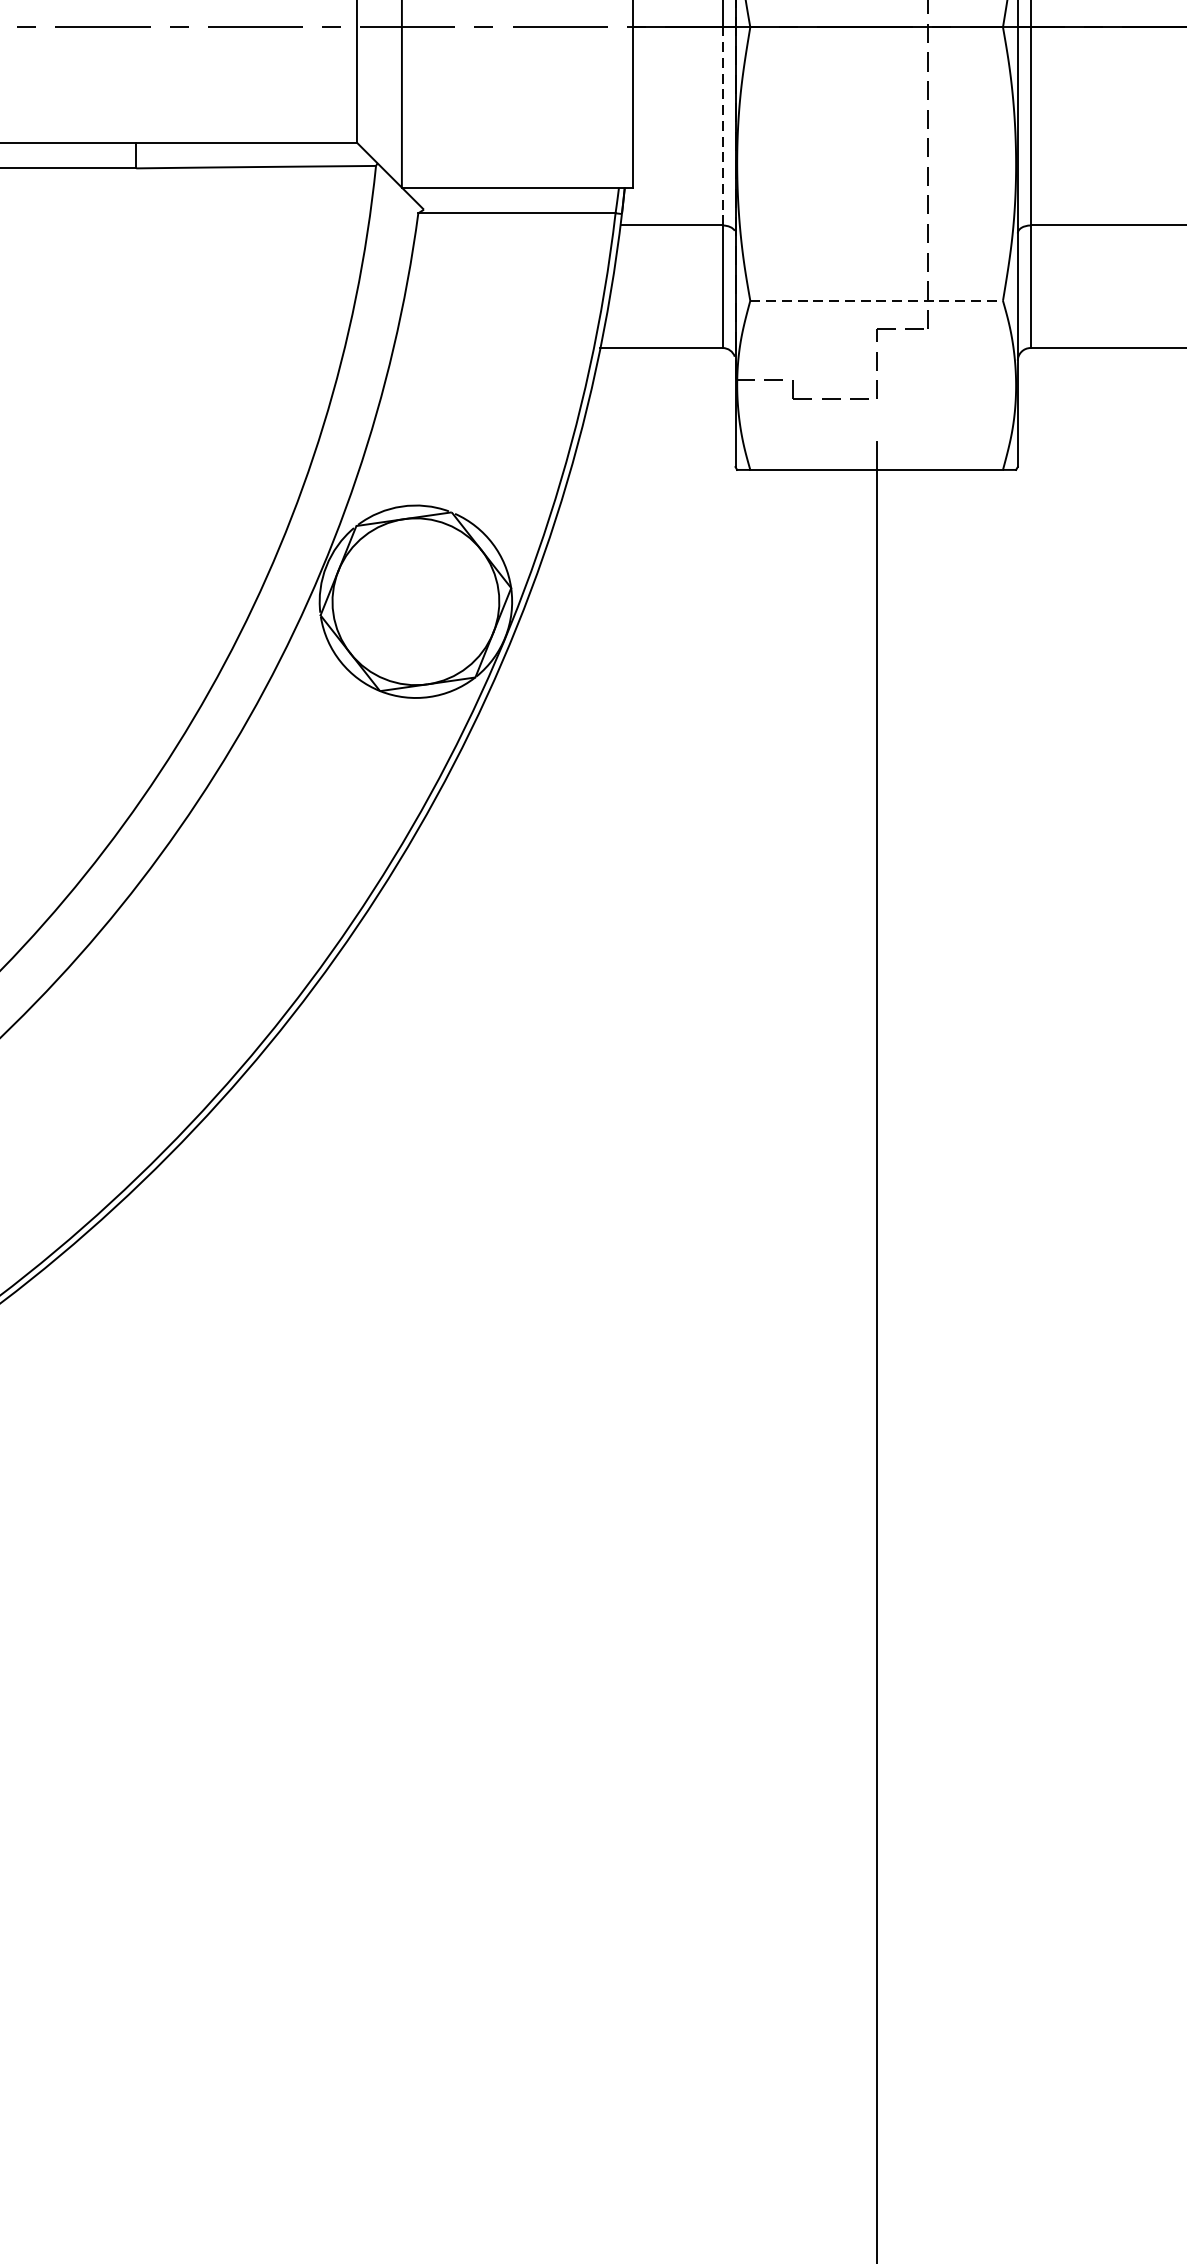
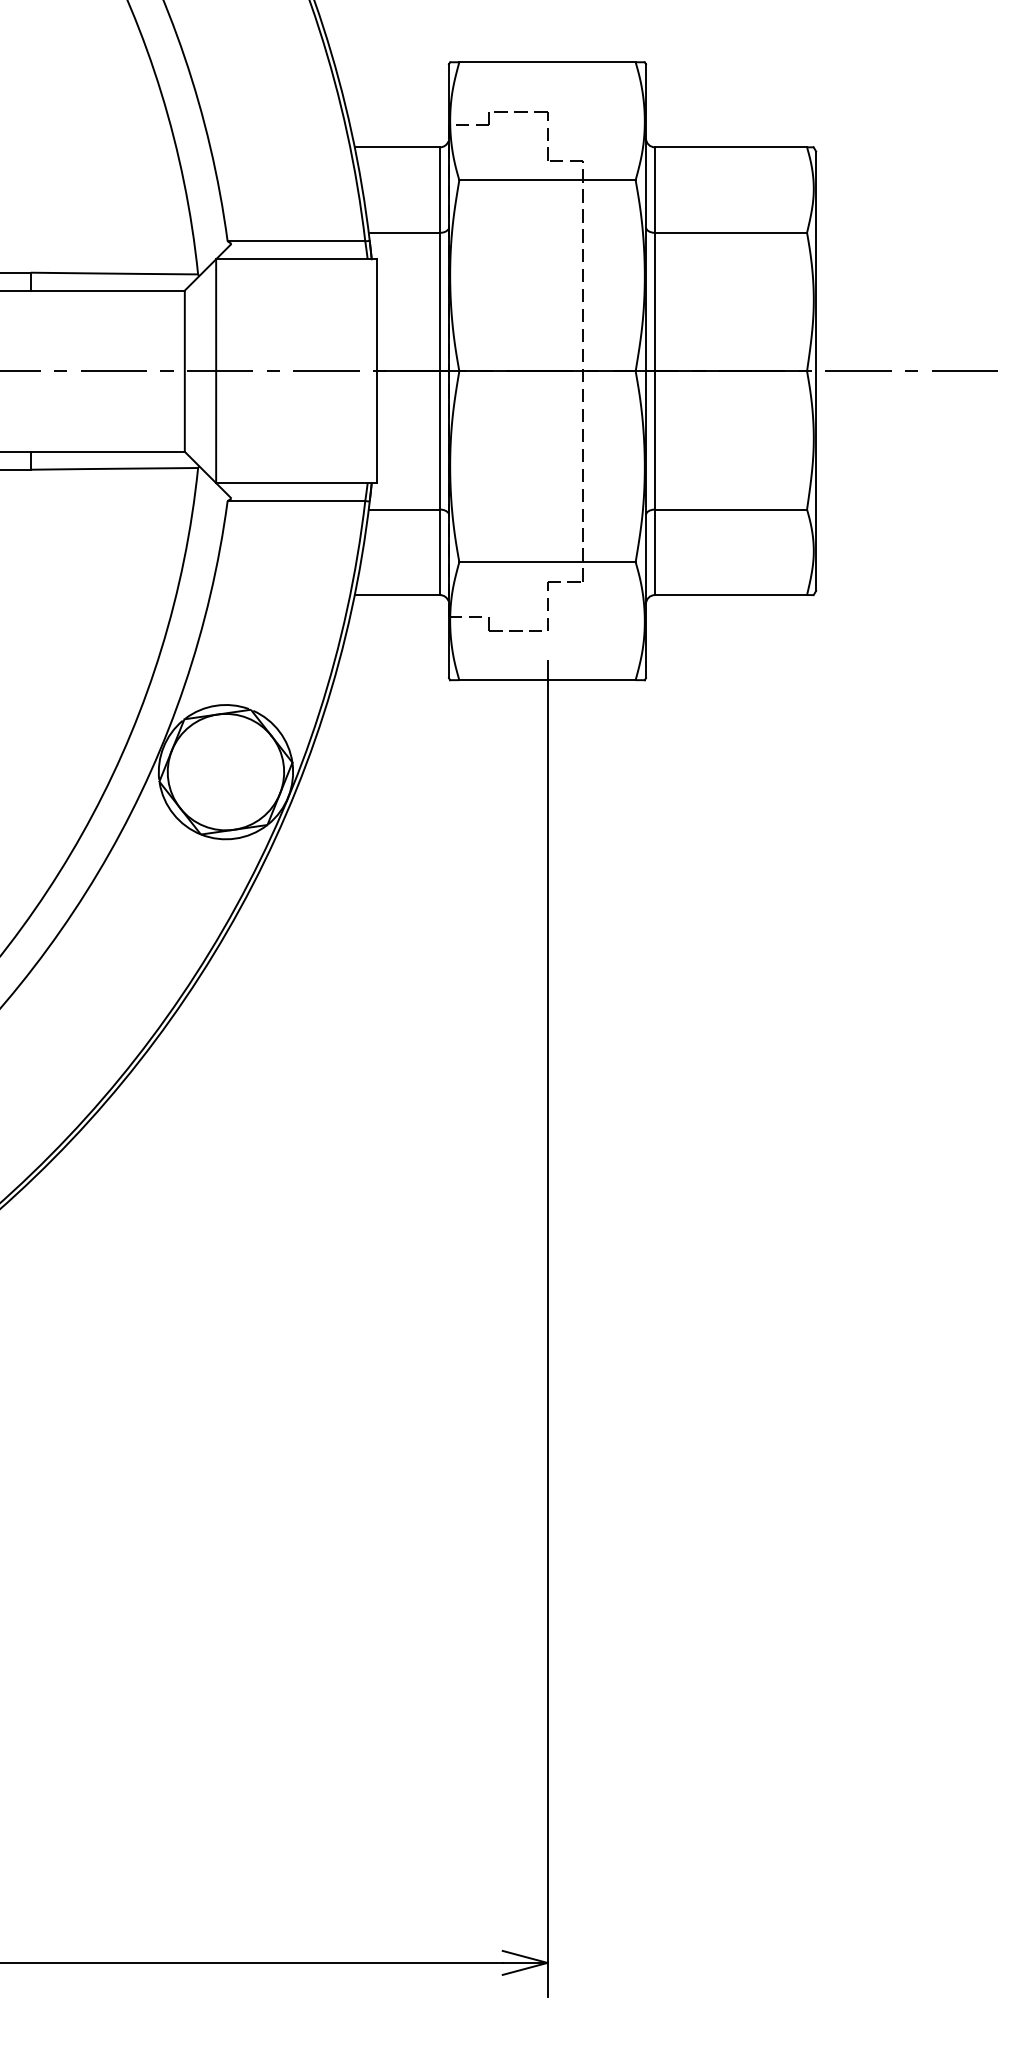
line: (723, 125) -> (440, 439), dashed -> solid
line: (876, 301) -> (547, 562), dashed -> solid

